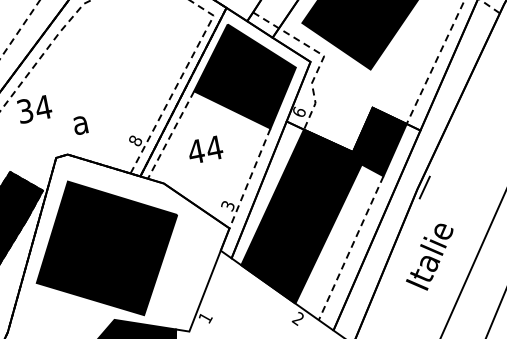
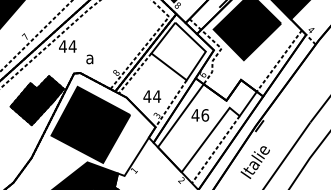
fill: (244, 77) -> (178, 51), removed
text: (24, 111) -> (62, 46), 34 -> 44
text: (205, 149) -> (152, 96), moved
fill: (324, 206) -> (206, 125), removed

